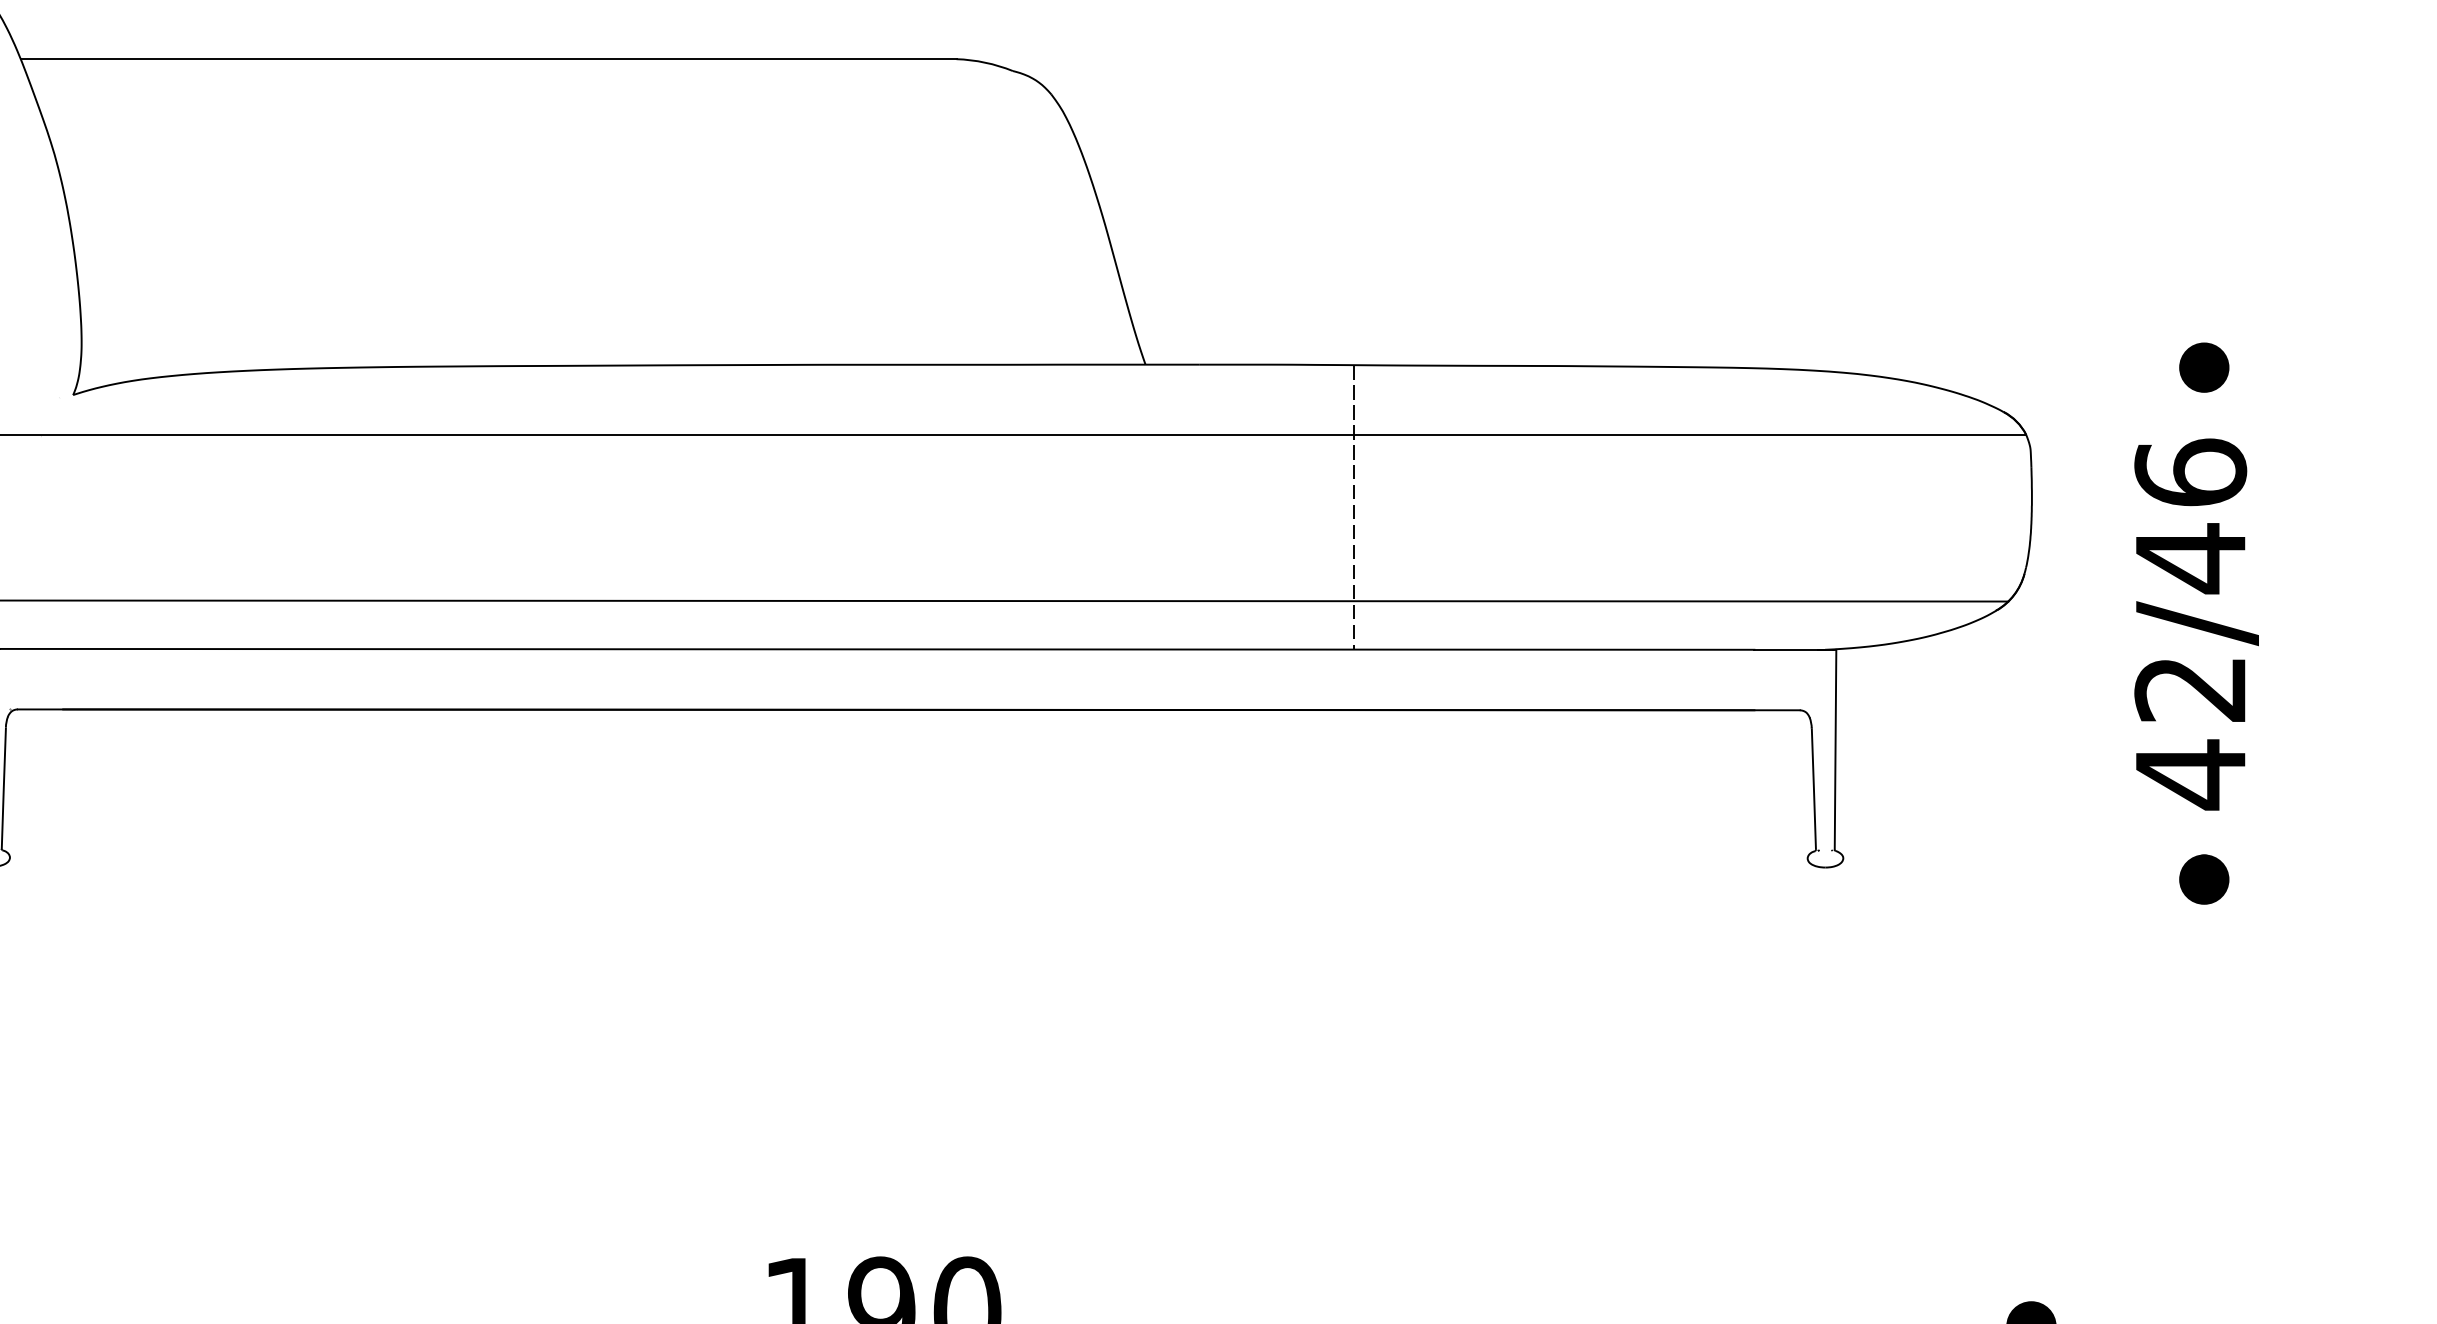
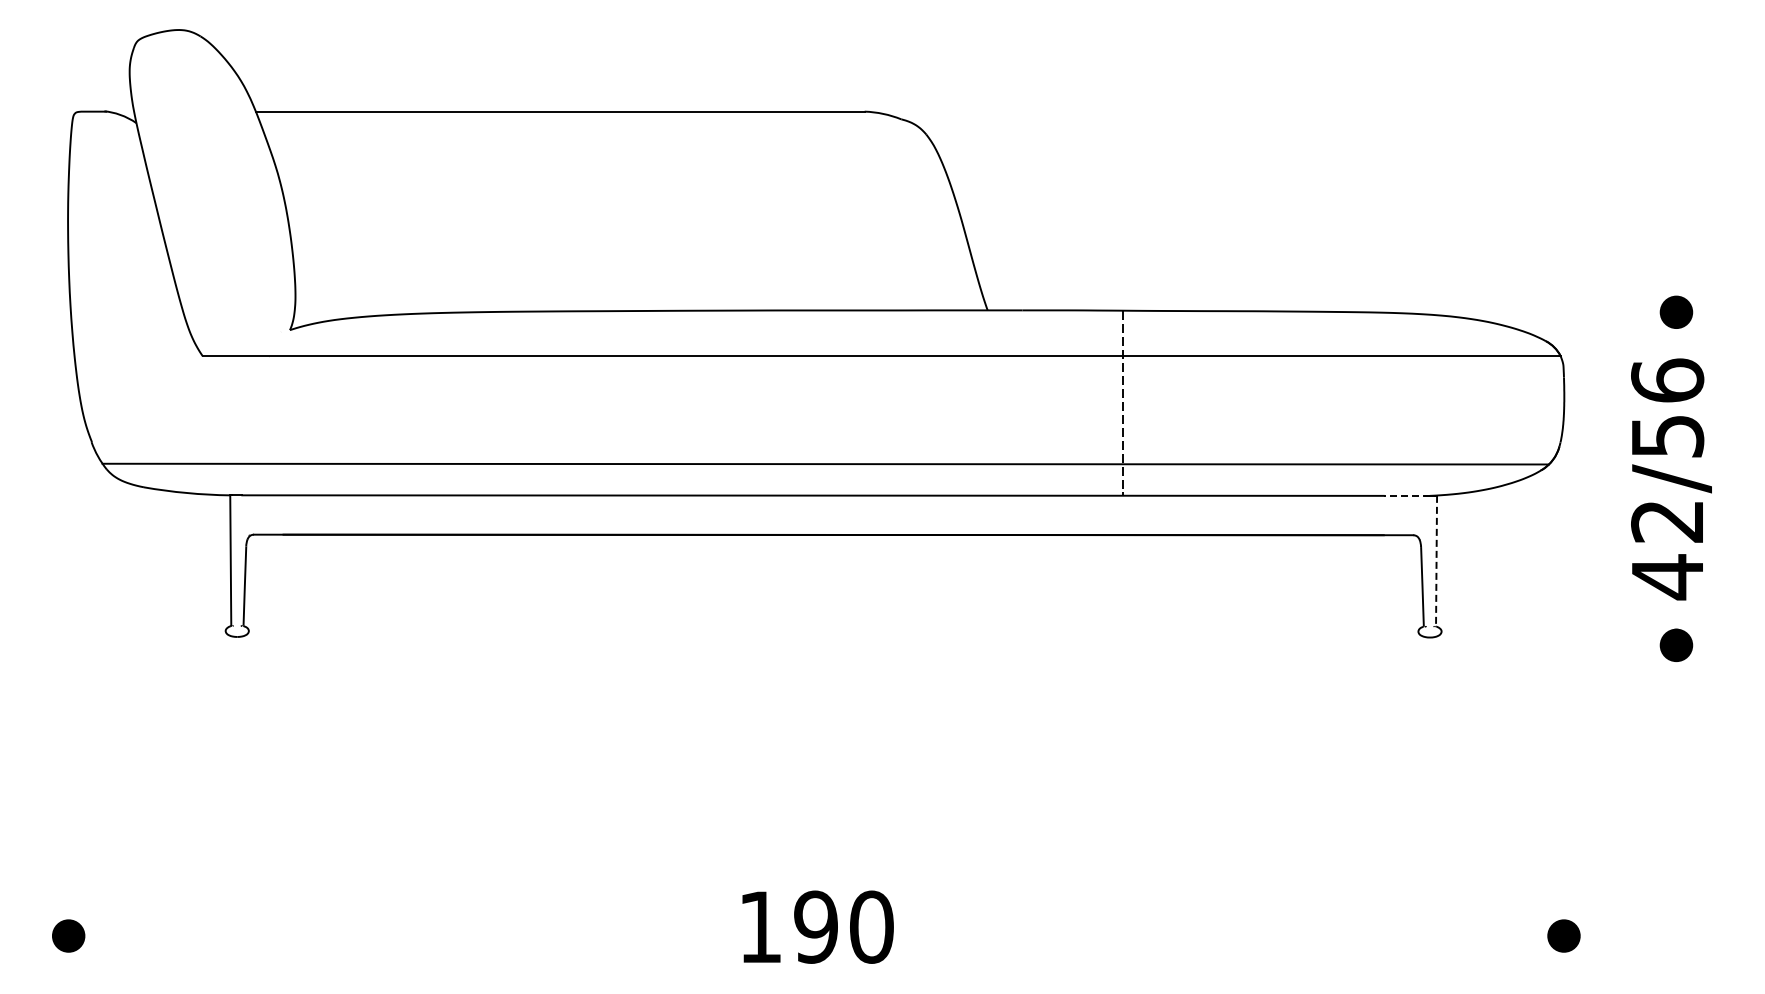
text: (2192, 558) -> (1668, 436), 42/46 -> 42/56
line: (1789, 649) -> (1406, 495), solid -> dashed
line: (1835, 750) -> (1436, 561), solid -> dashed

